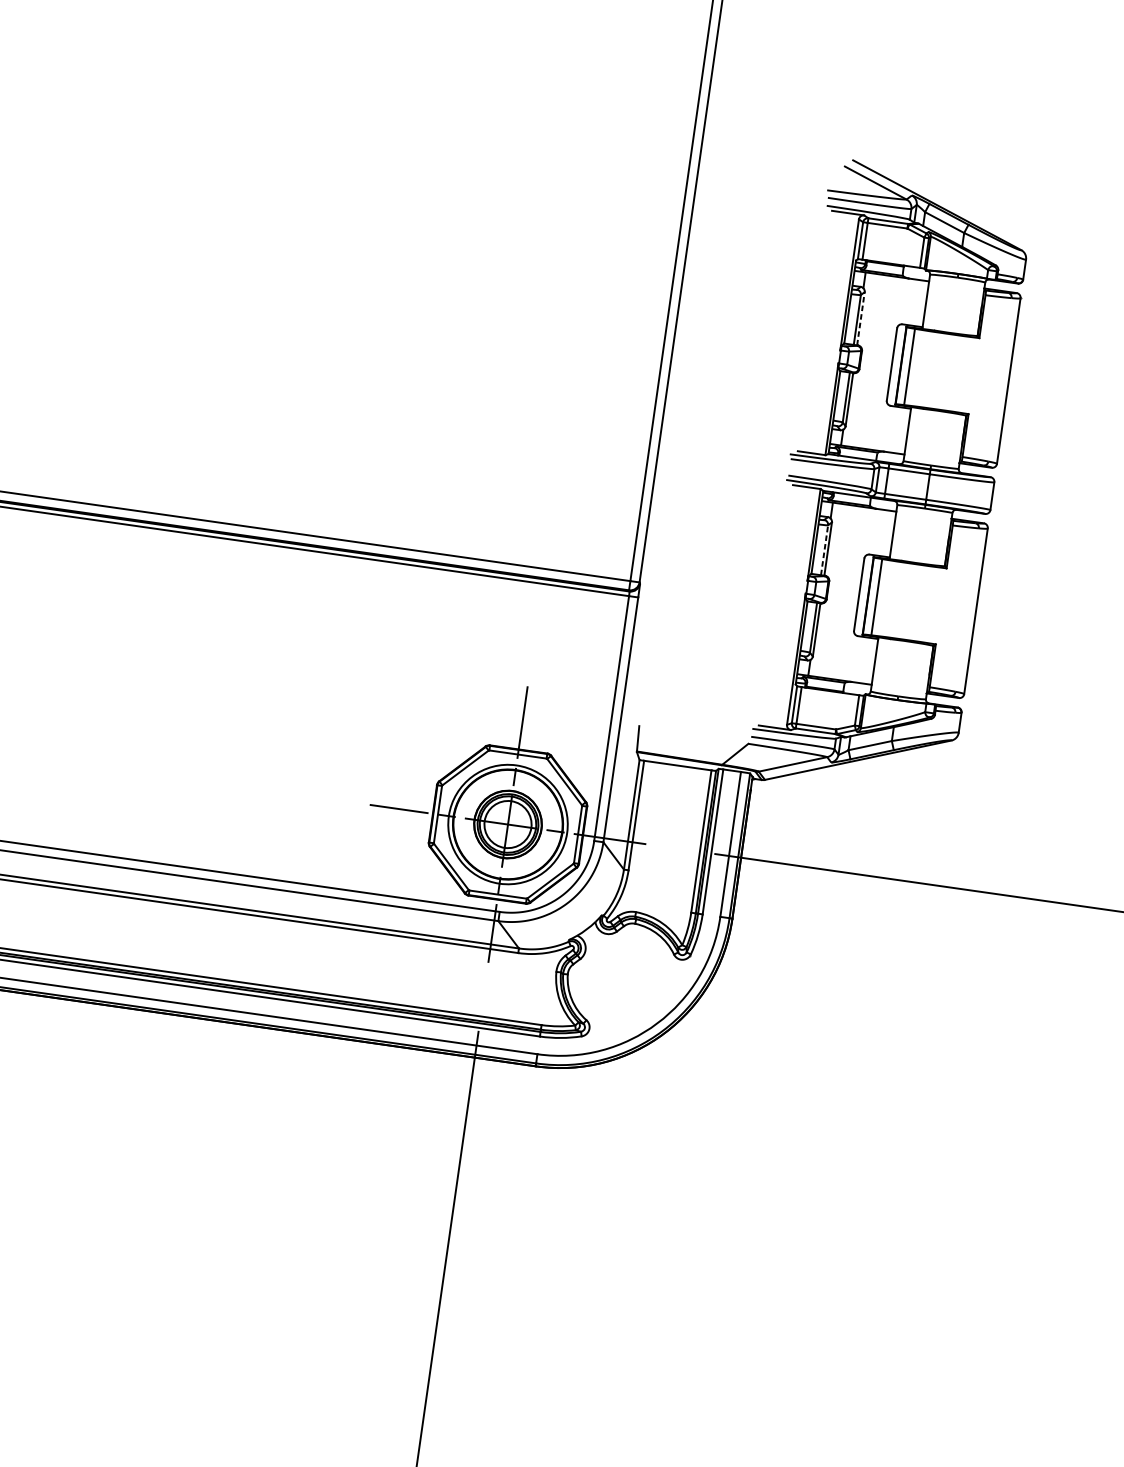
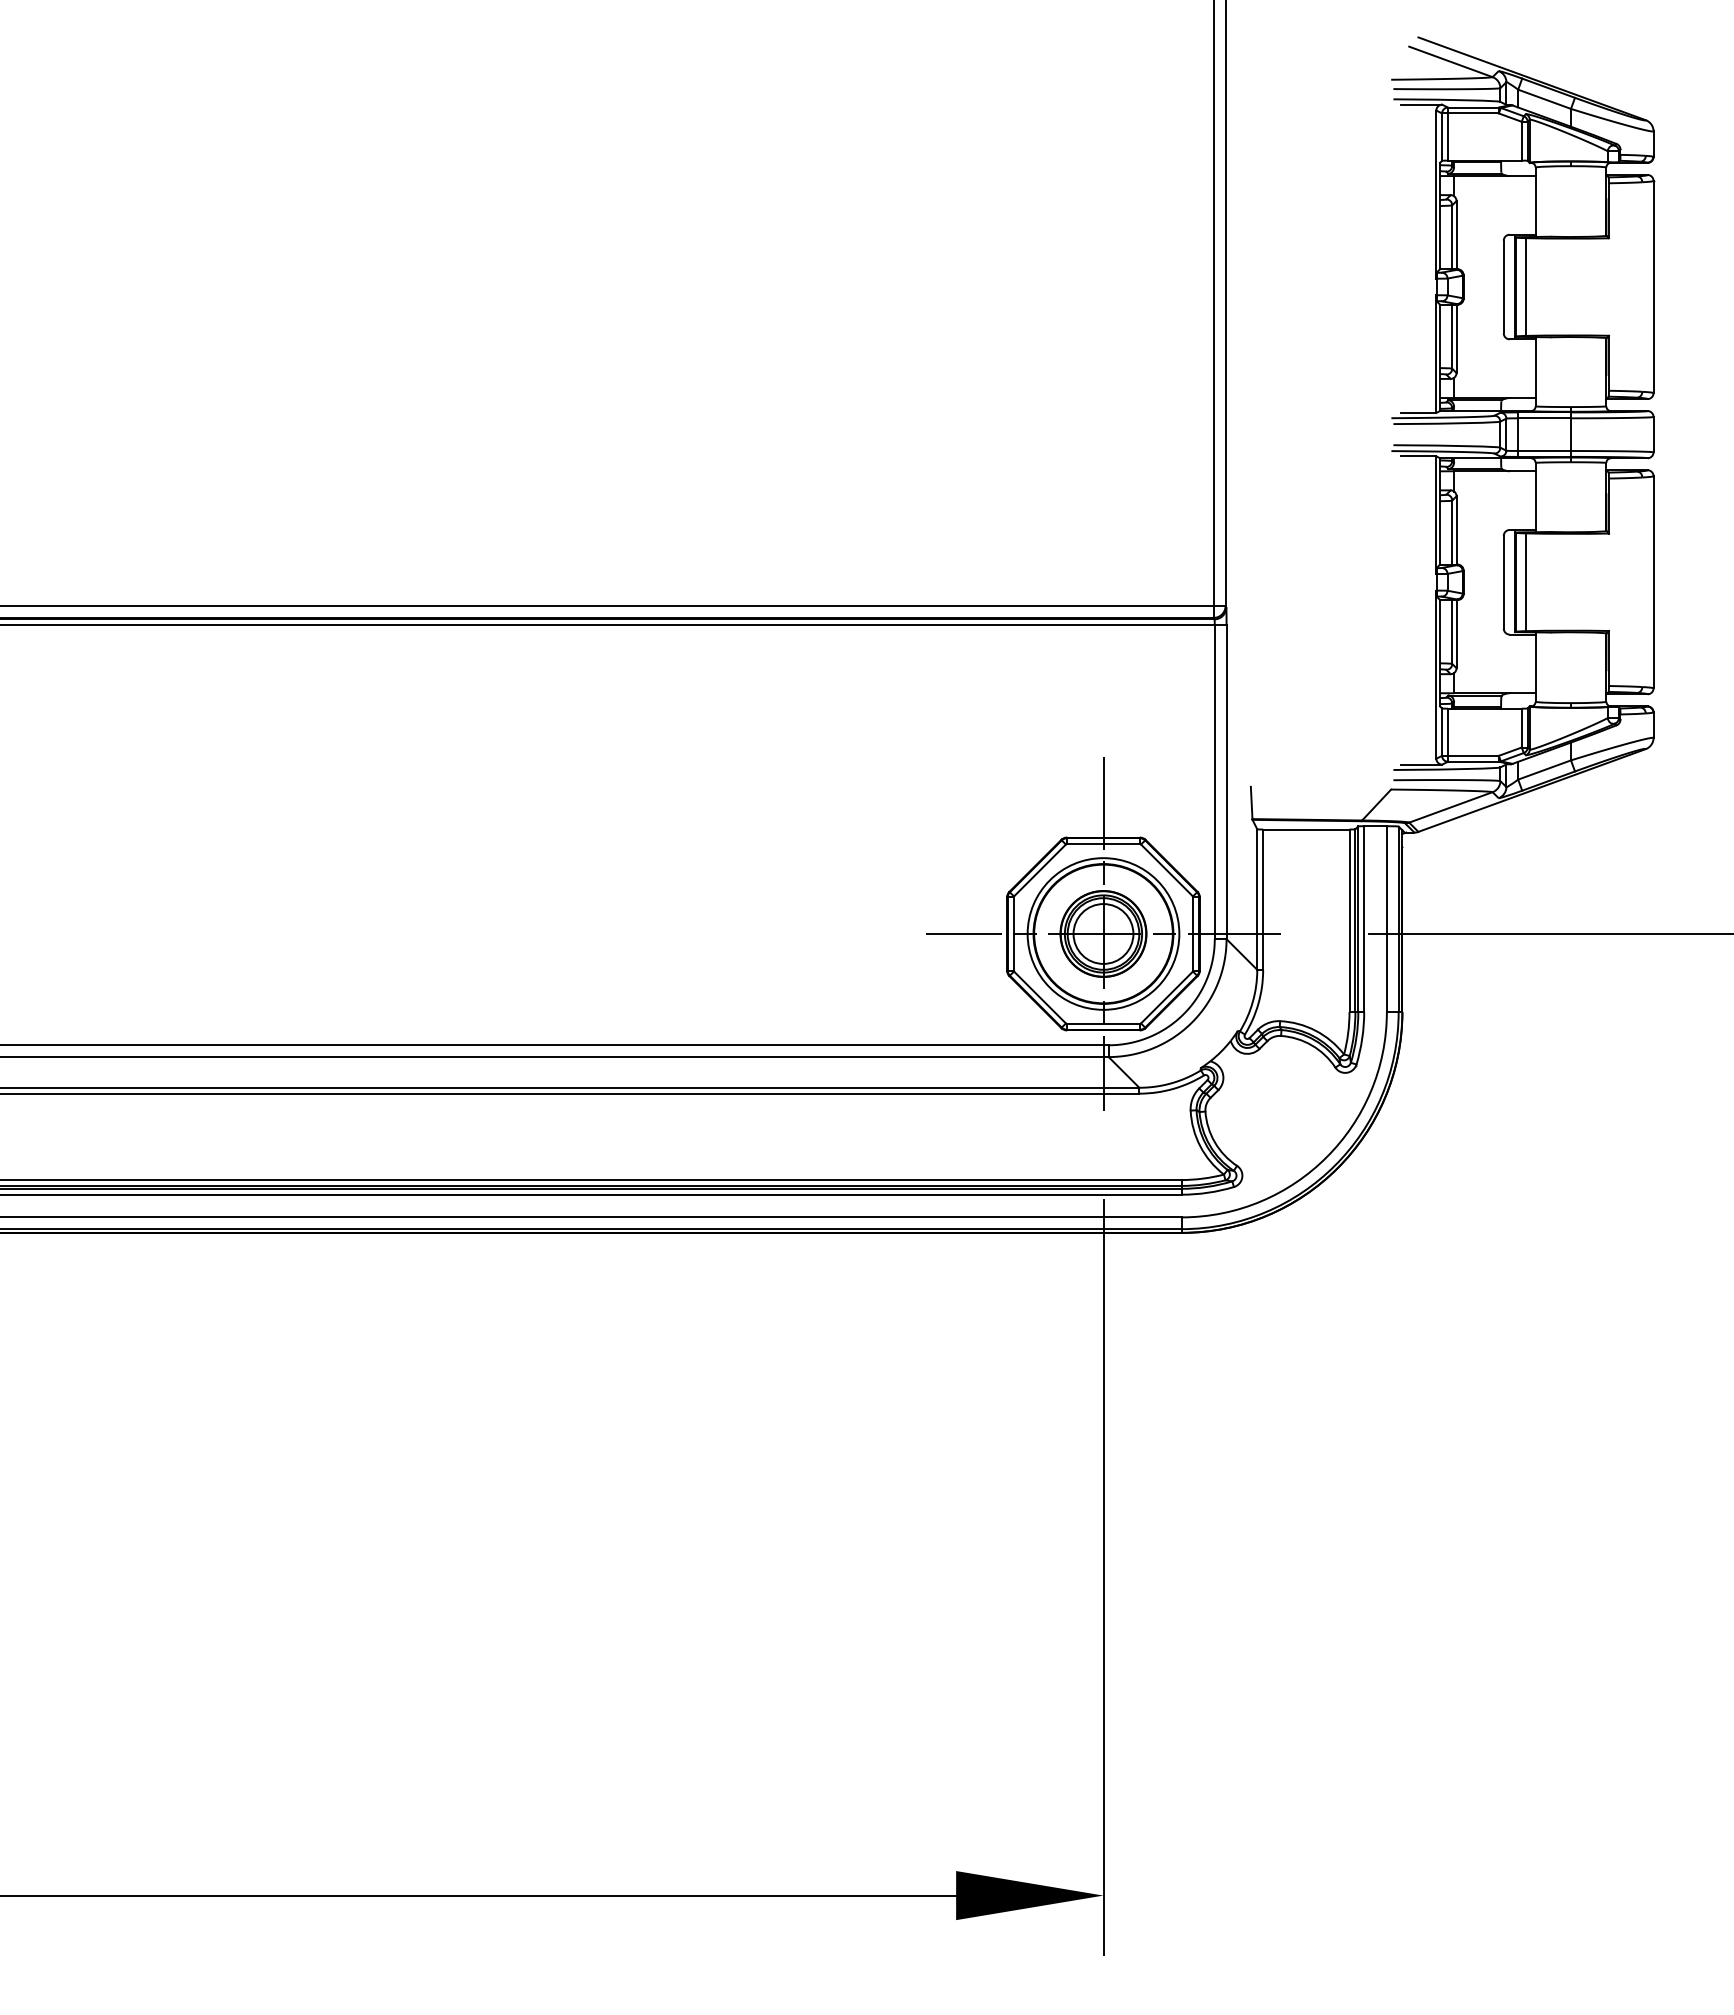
line: (860, 318) -> (1456, 234), dashed -> solid
line: (824, 550) -> (1452, 532), dashed -> solid

